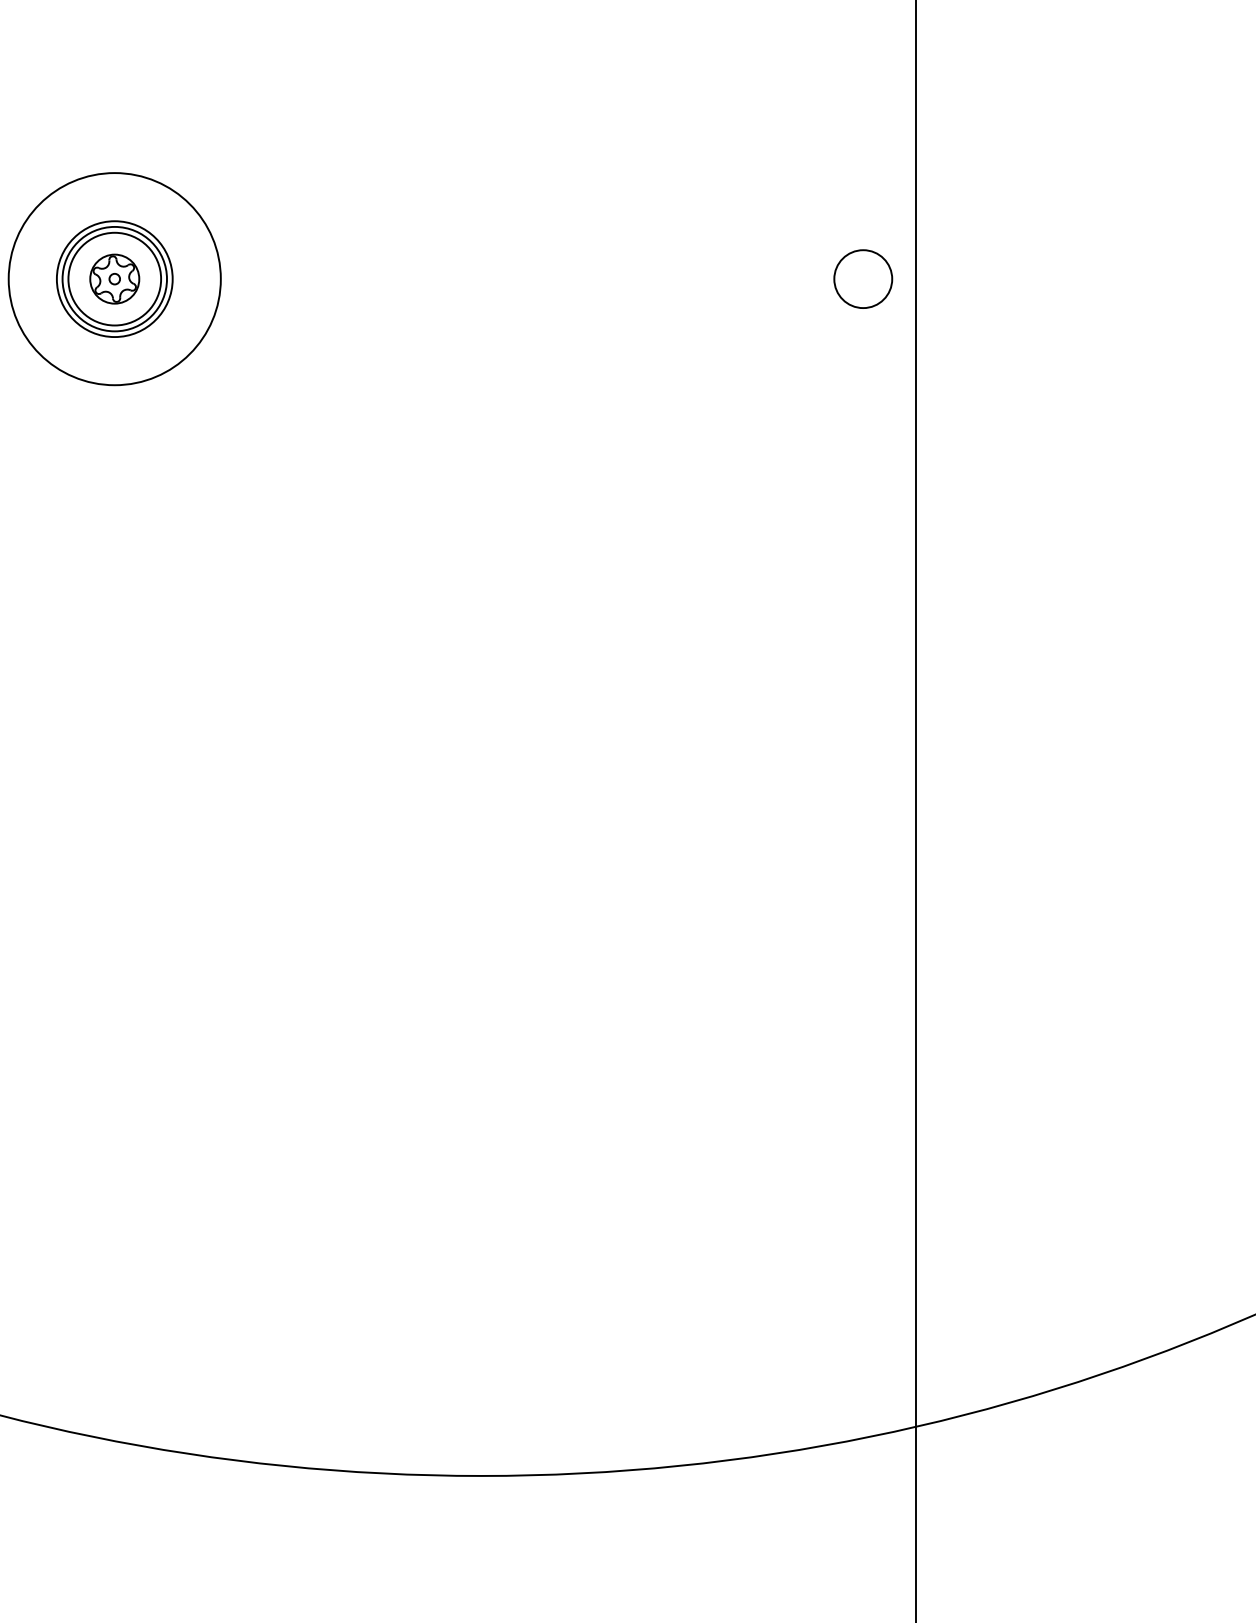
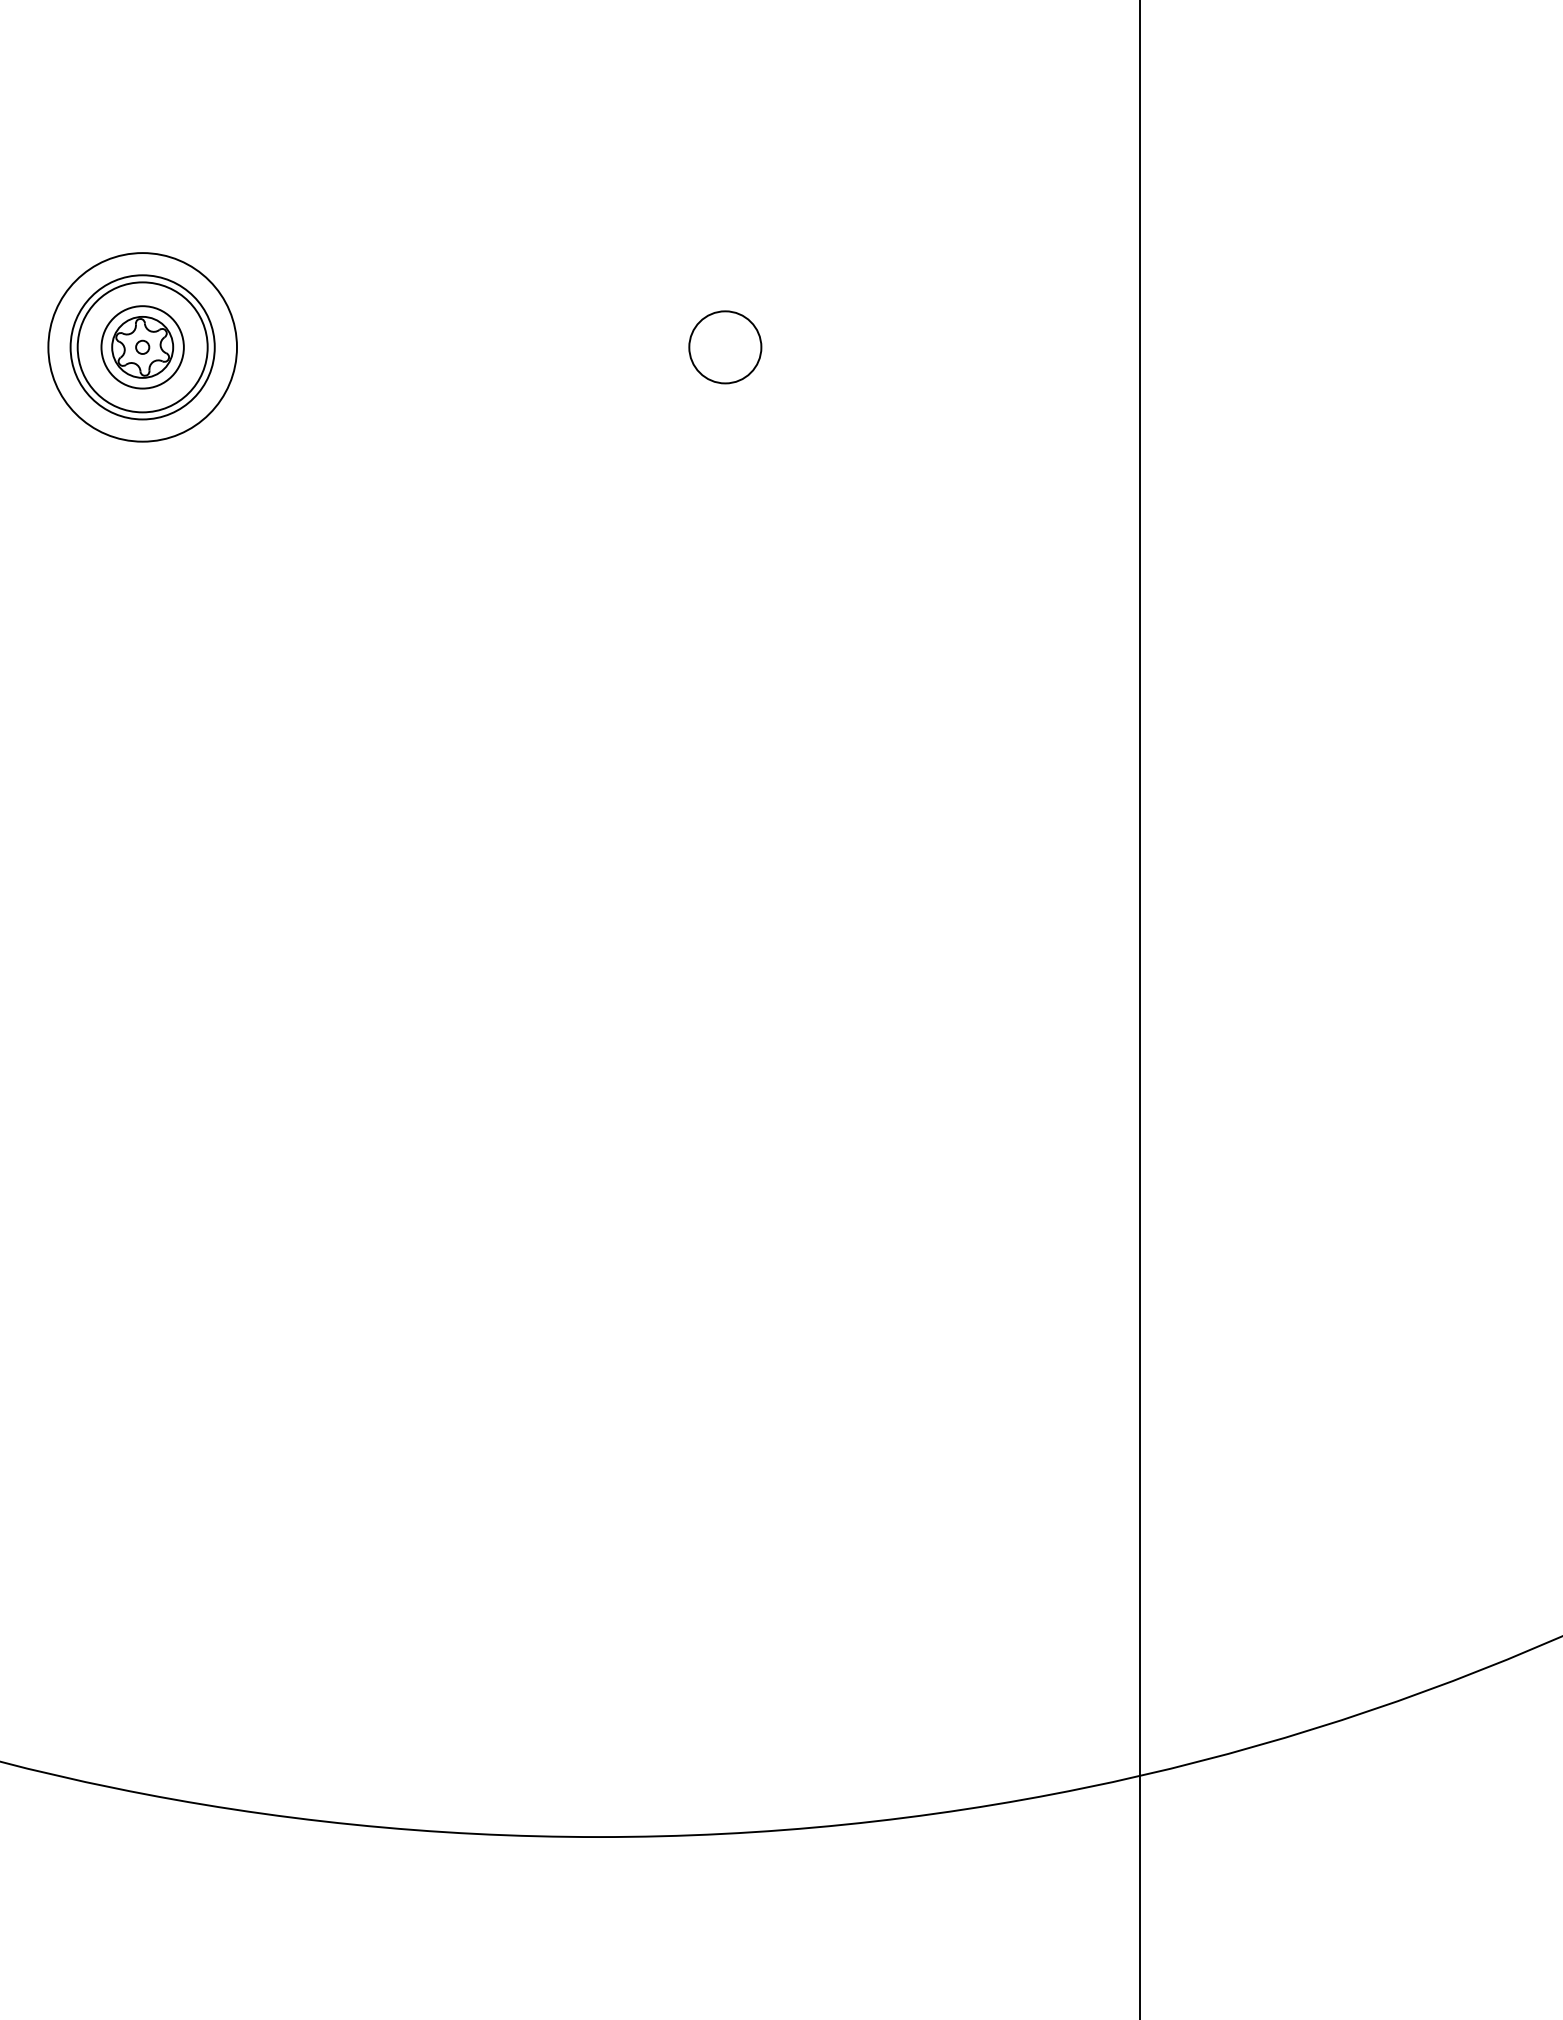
circle: (114, 279) -> (142, 347), size x0.71
circle: (114, 279) -> (142, 347), size x0.71
circle: (863, 279) -> (725, 347), moved

